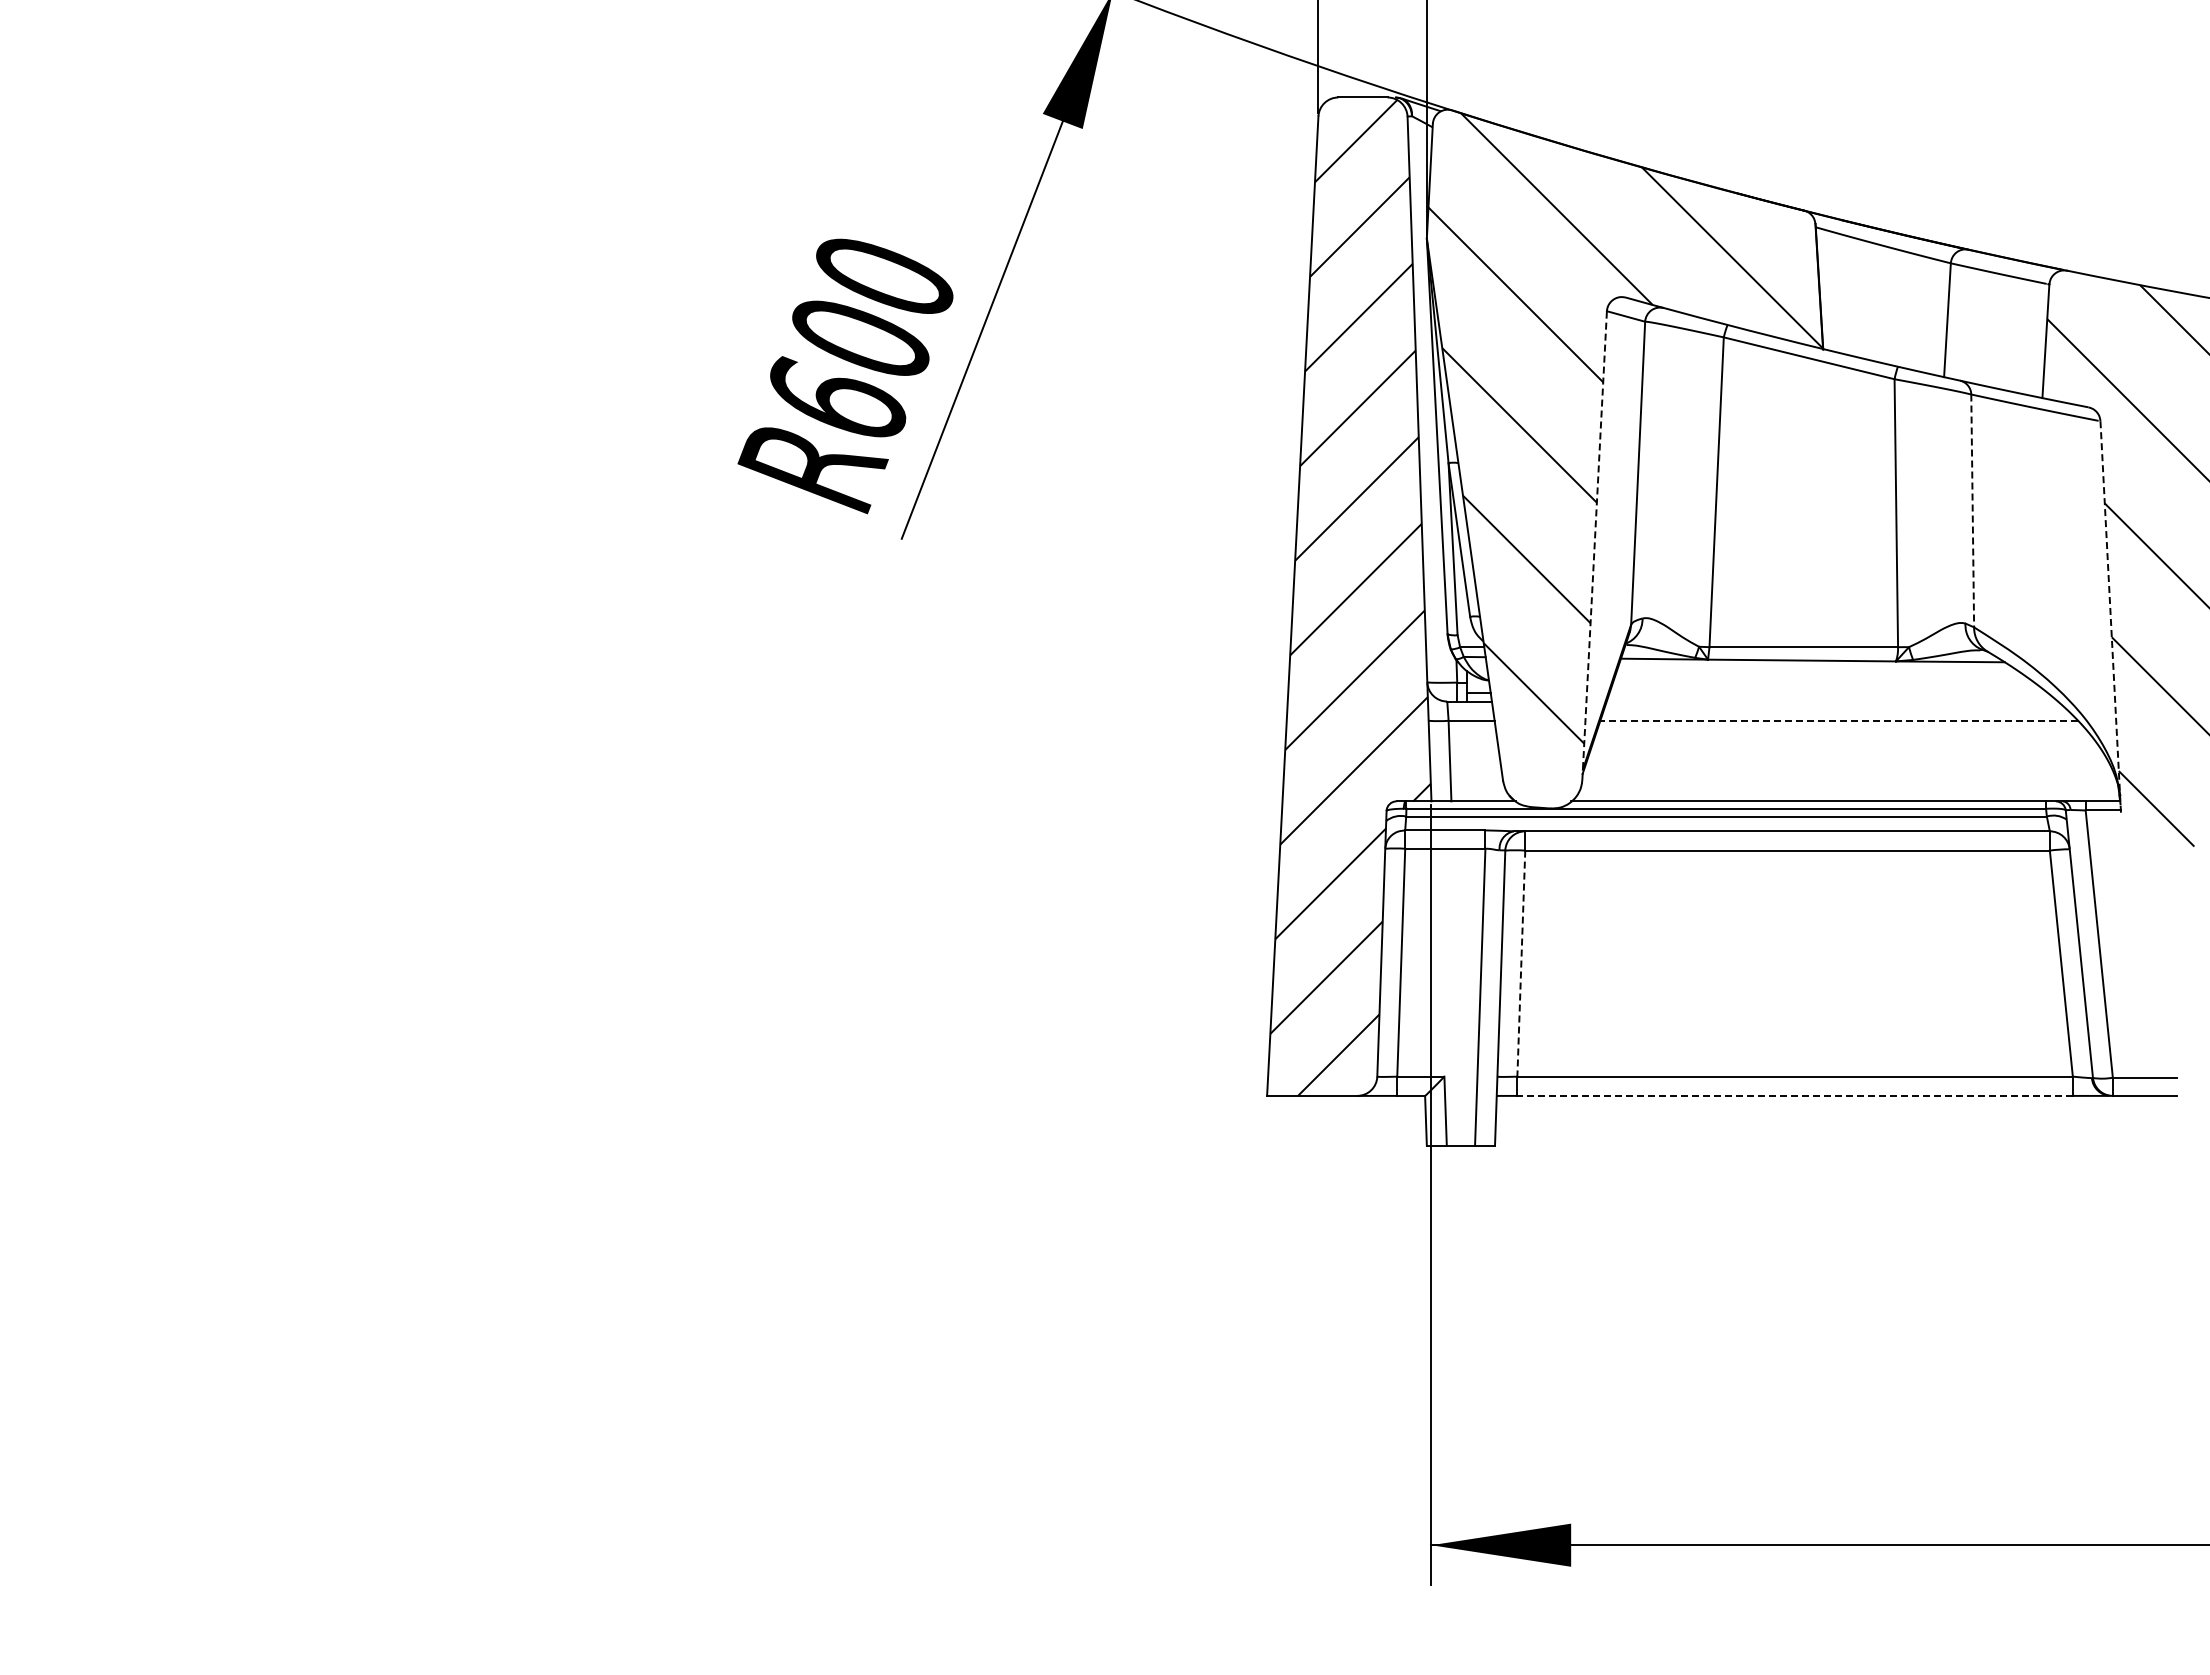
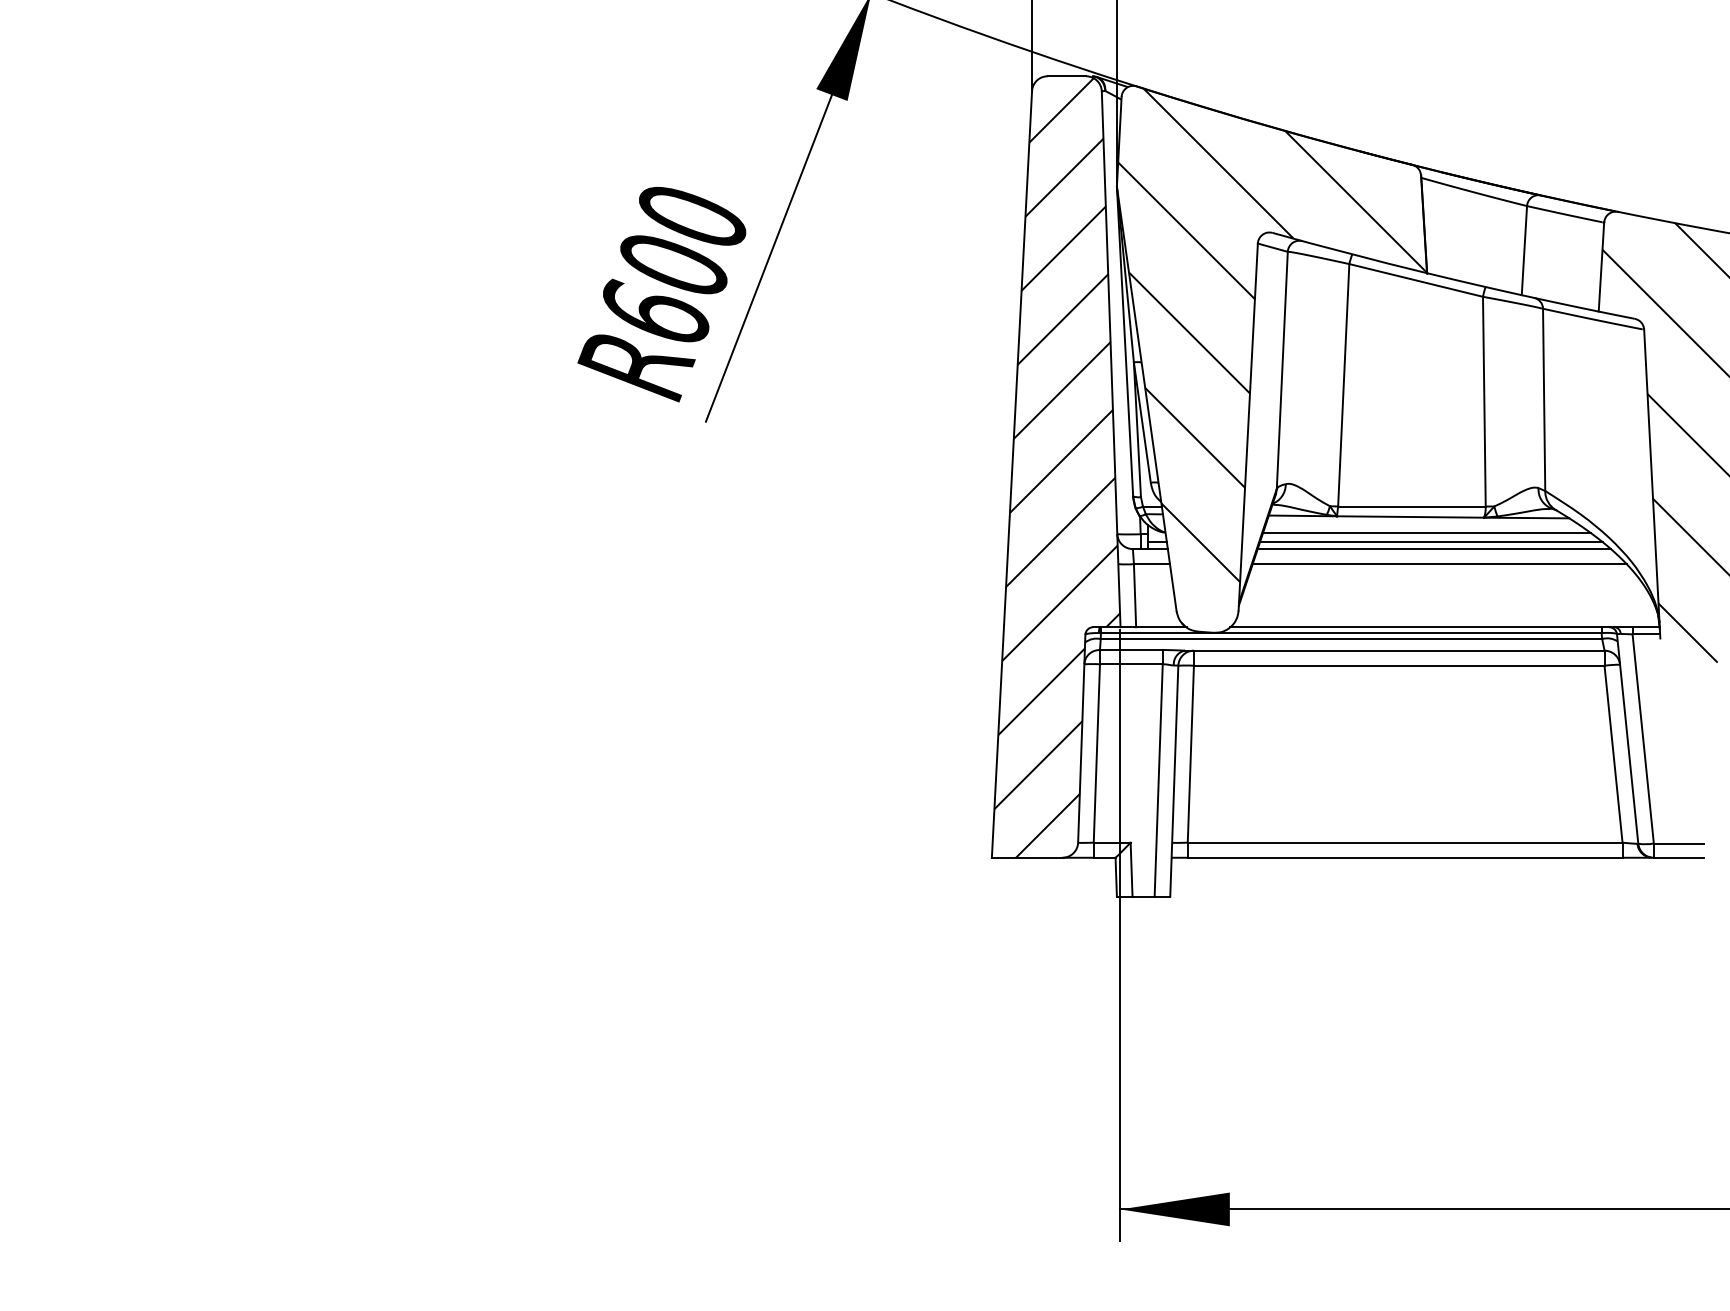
line: (1972, 511) -> (1543, 400), dashed -> solid
line: (1594, 545) -> (1248, 426), dashed -> solid
line: (2110, 618) -> (1652, 484), dashed -> solid
line: (1823, 681) -> (1427, 533), added
line: (1828, 693) -> (1431, 542), added
line: (1831, 701) -> (1433, 549), added
line: (1839, 720) -> (1439, 563), dashed -> solid
line: (1521, 964) -> (1190, 754), dashed -> solid
line: (1795, 1095) -> (1405, 857), dashed -> solid

